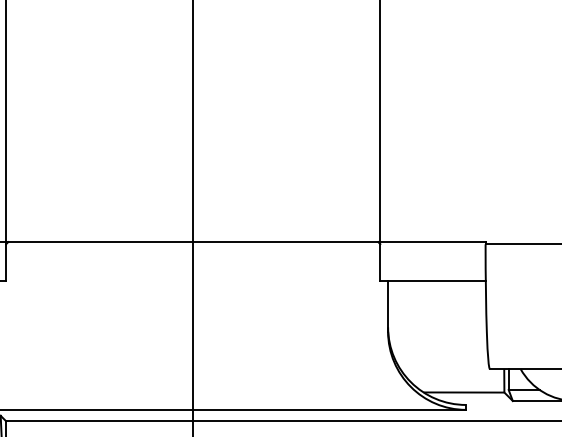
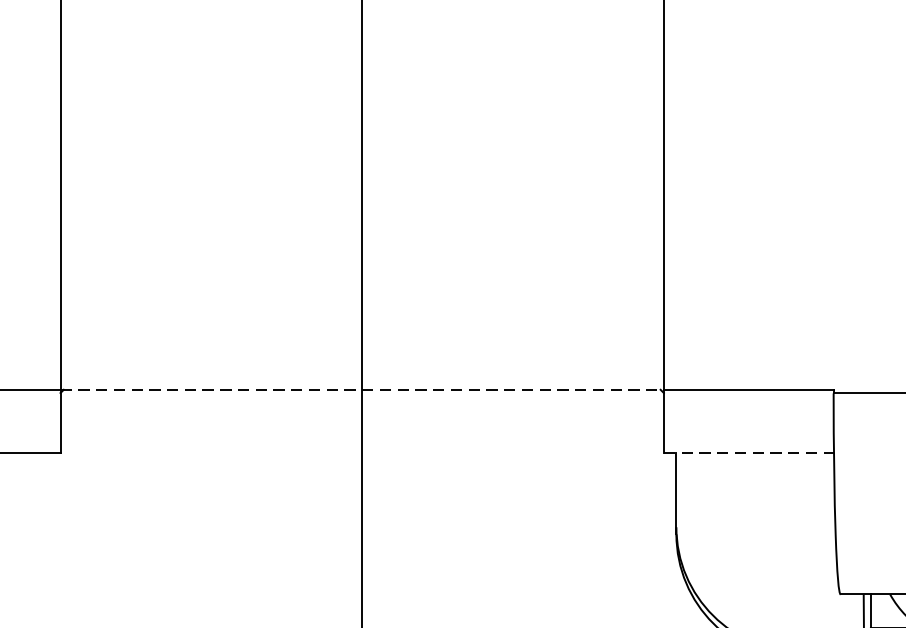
line: (193, 242) -> (362, 390), solid -> dashed
line: (433, 281) -> (749, 453), solid -> dashed

